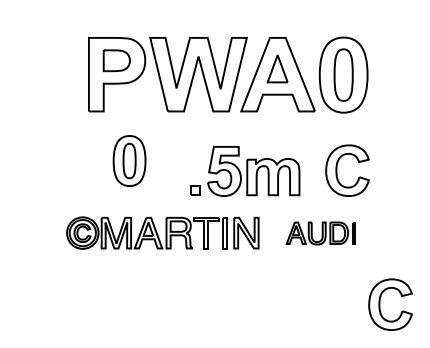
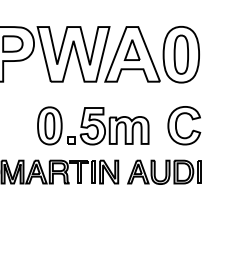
part: (129, 160) -> (49, 125), moved
part: (320, 233) -> (164, 172), size x1.43
part: (380, 304) -> (208, 225), removed

